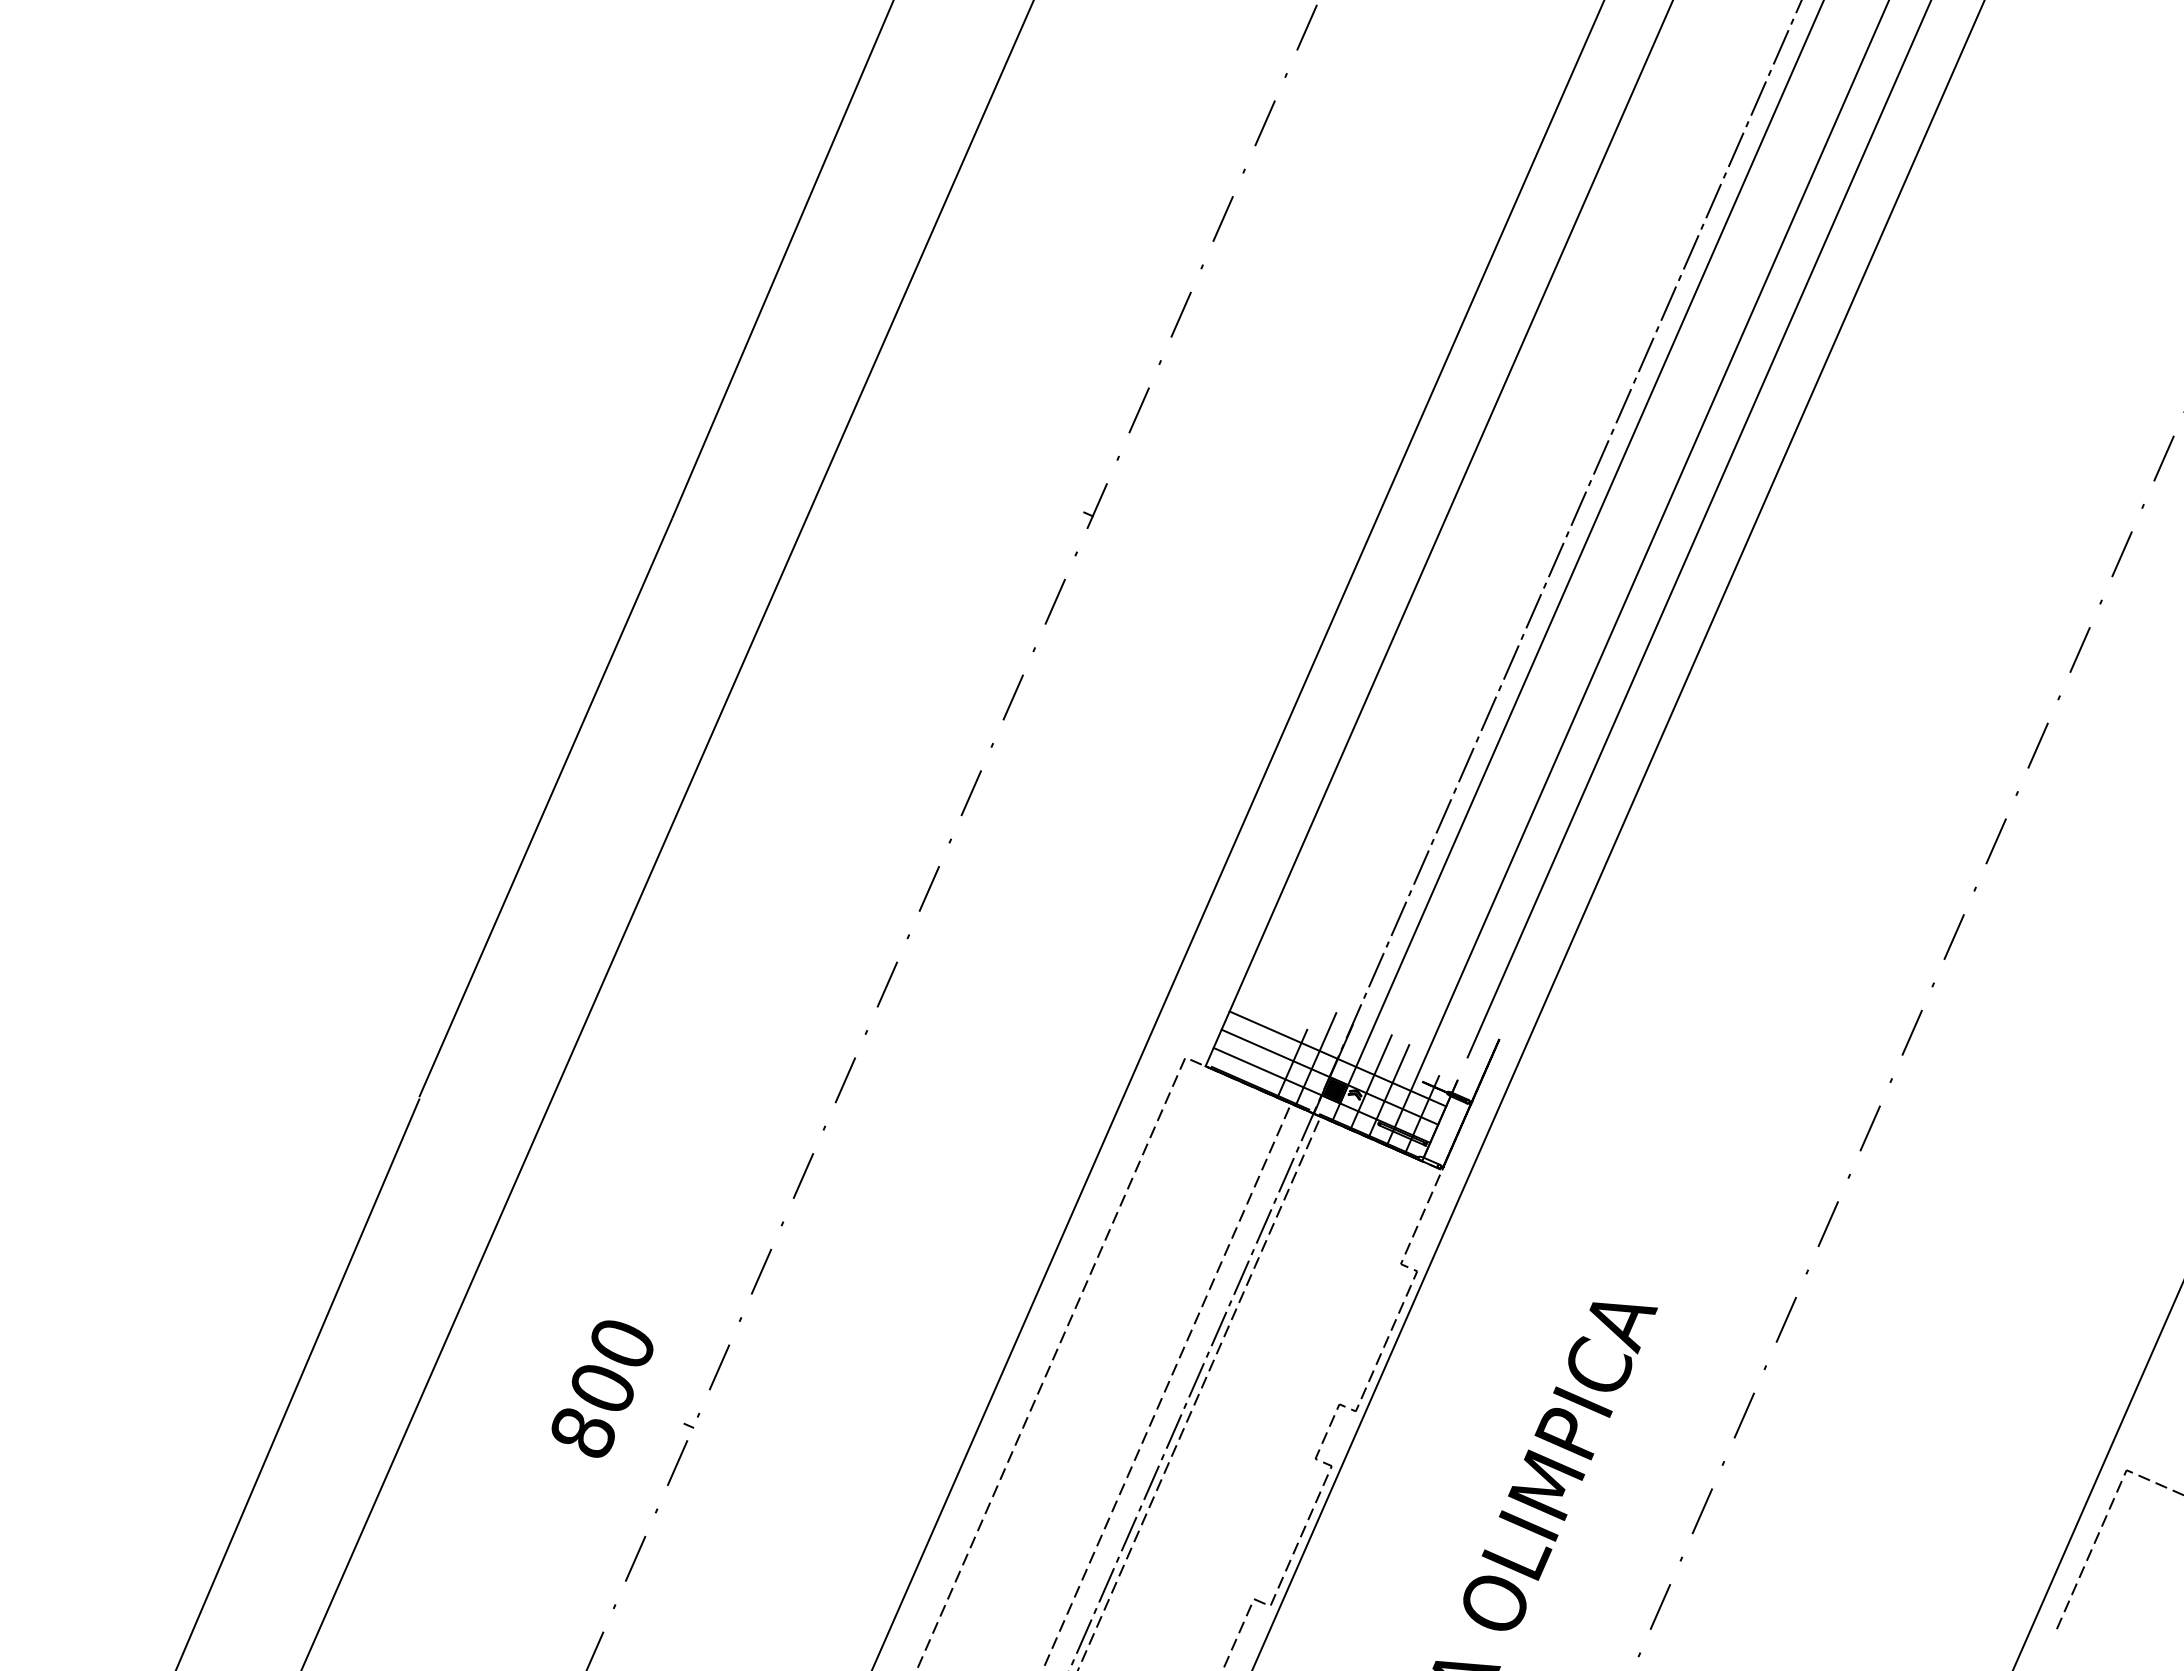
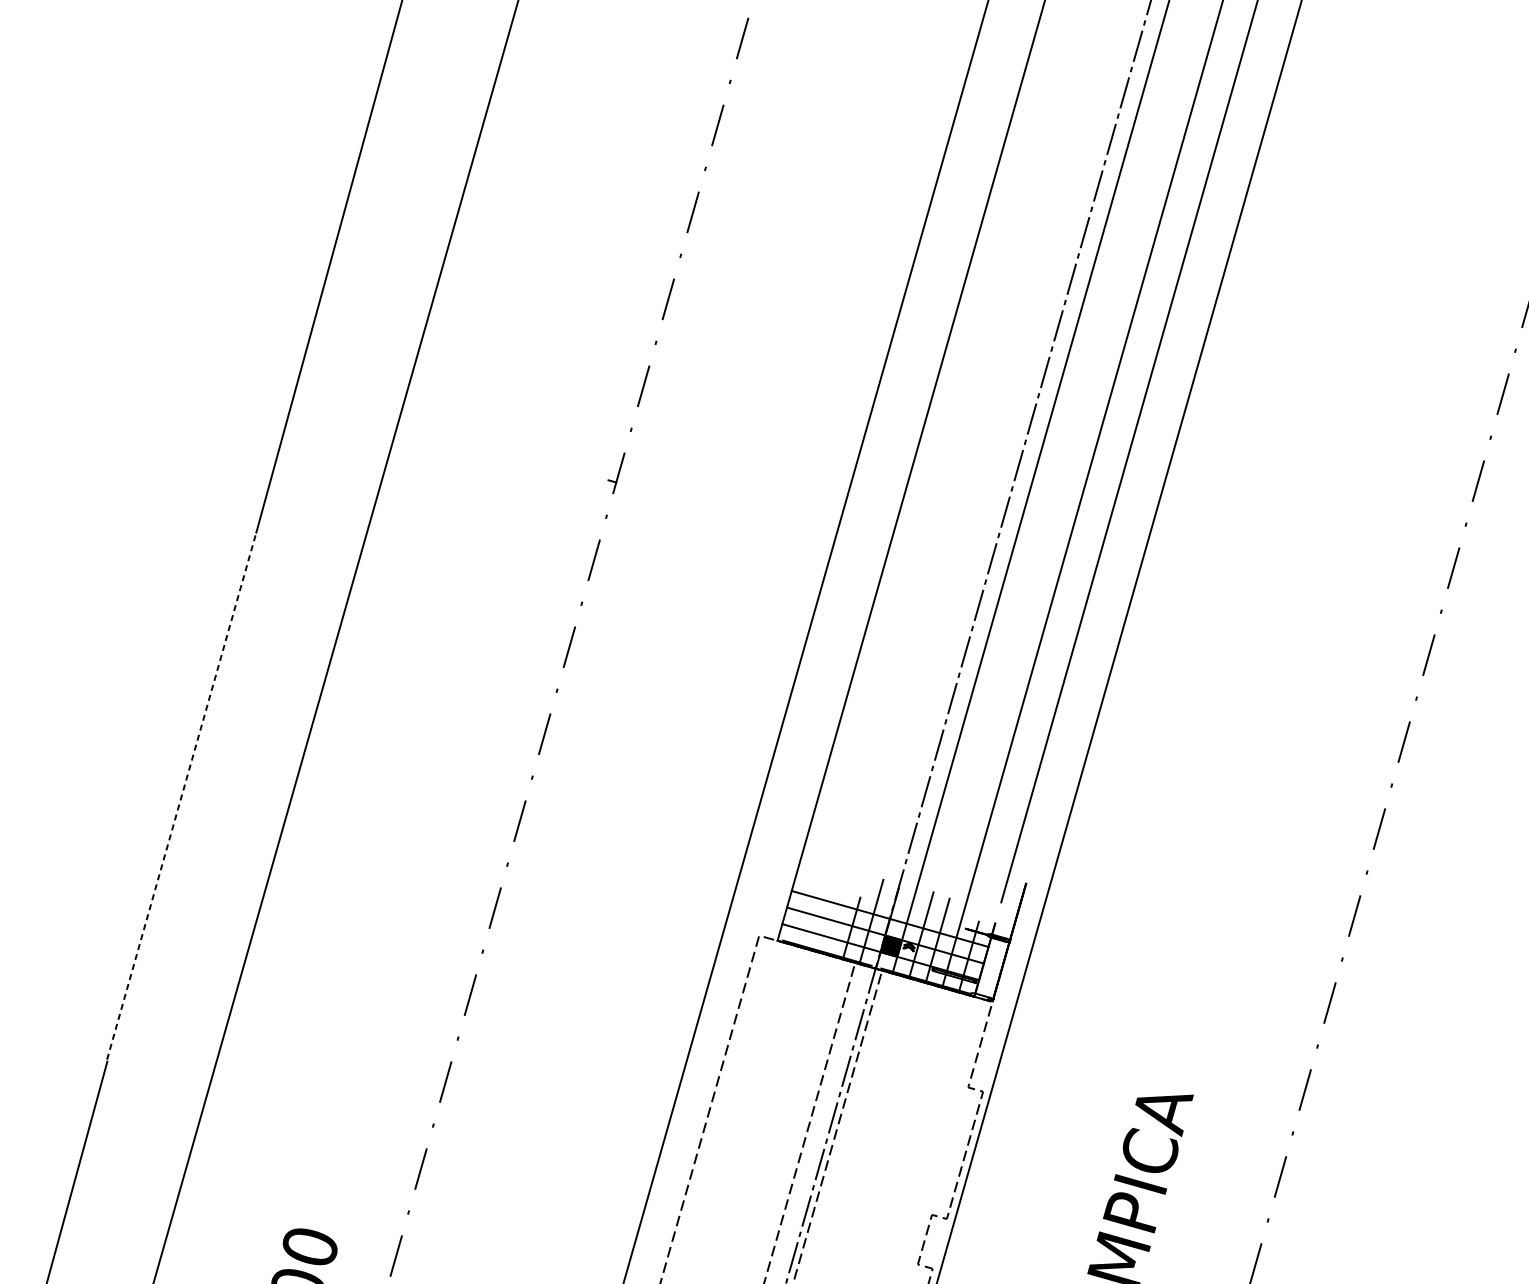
line: (545, 807) -> (181, 796), solid -> dashed

